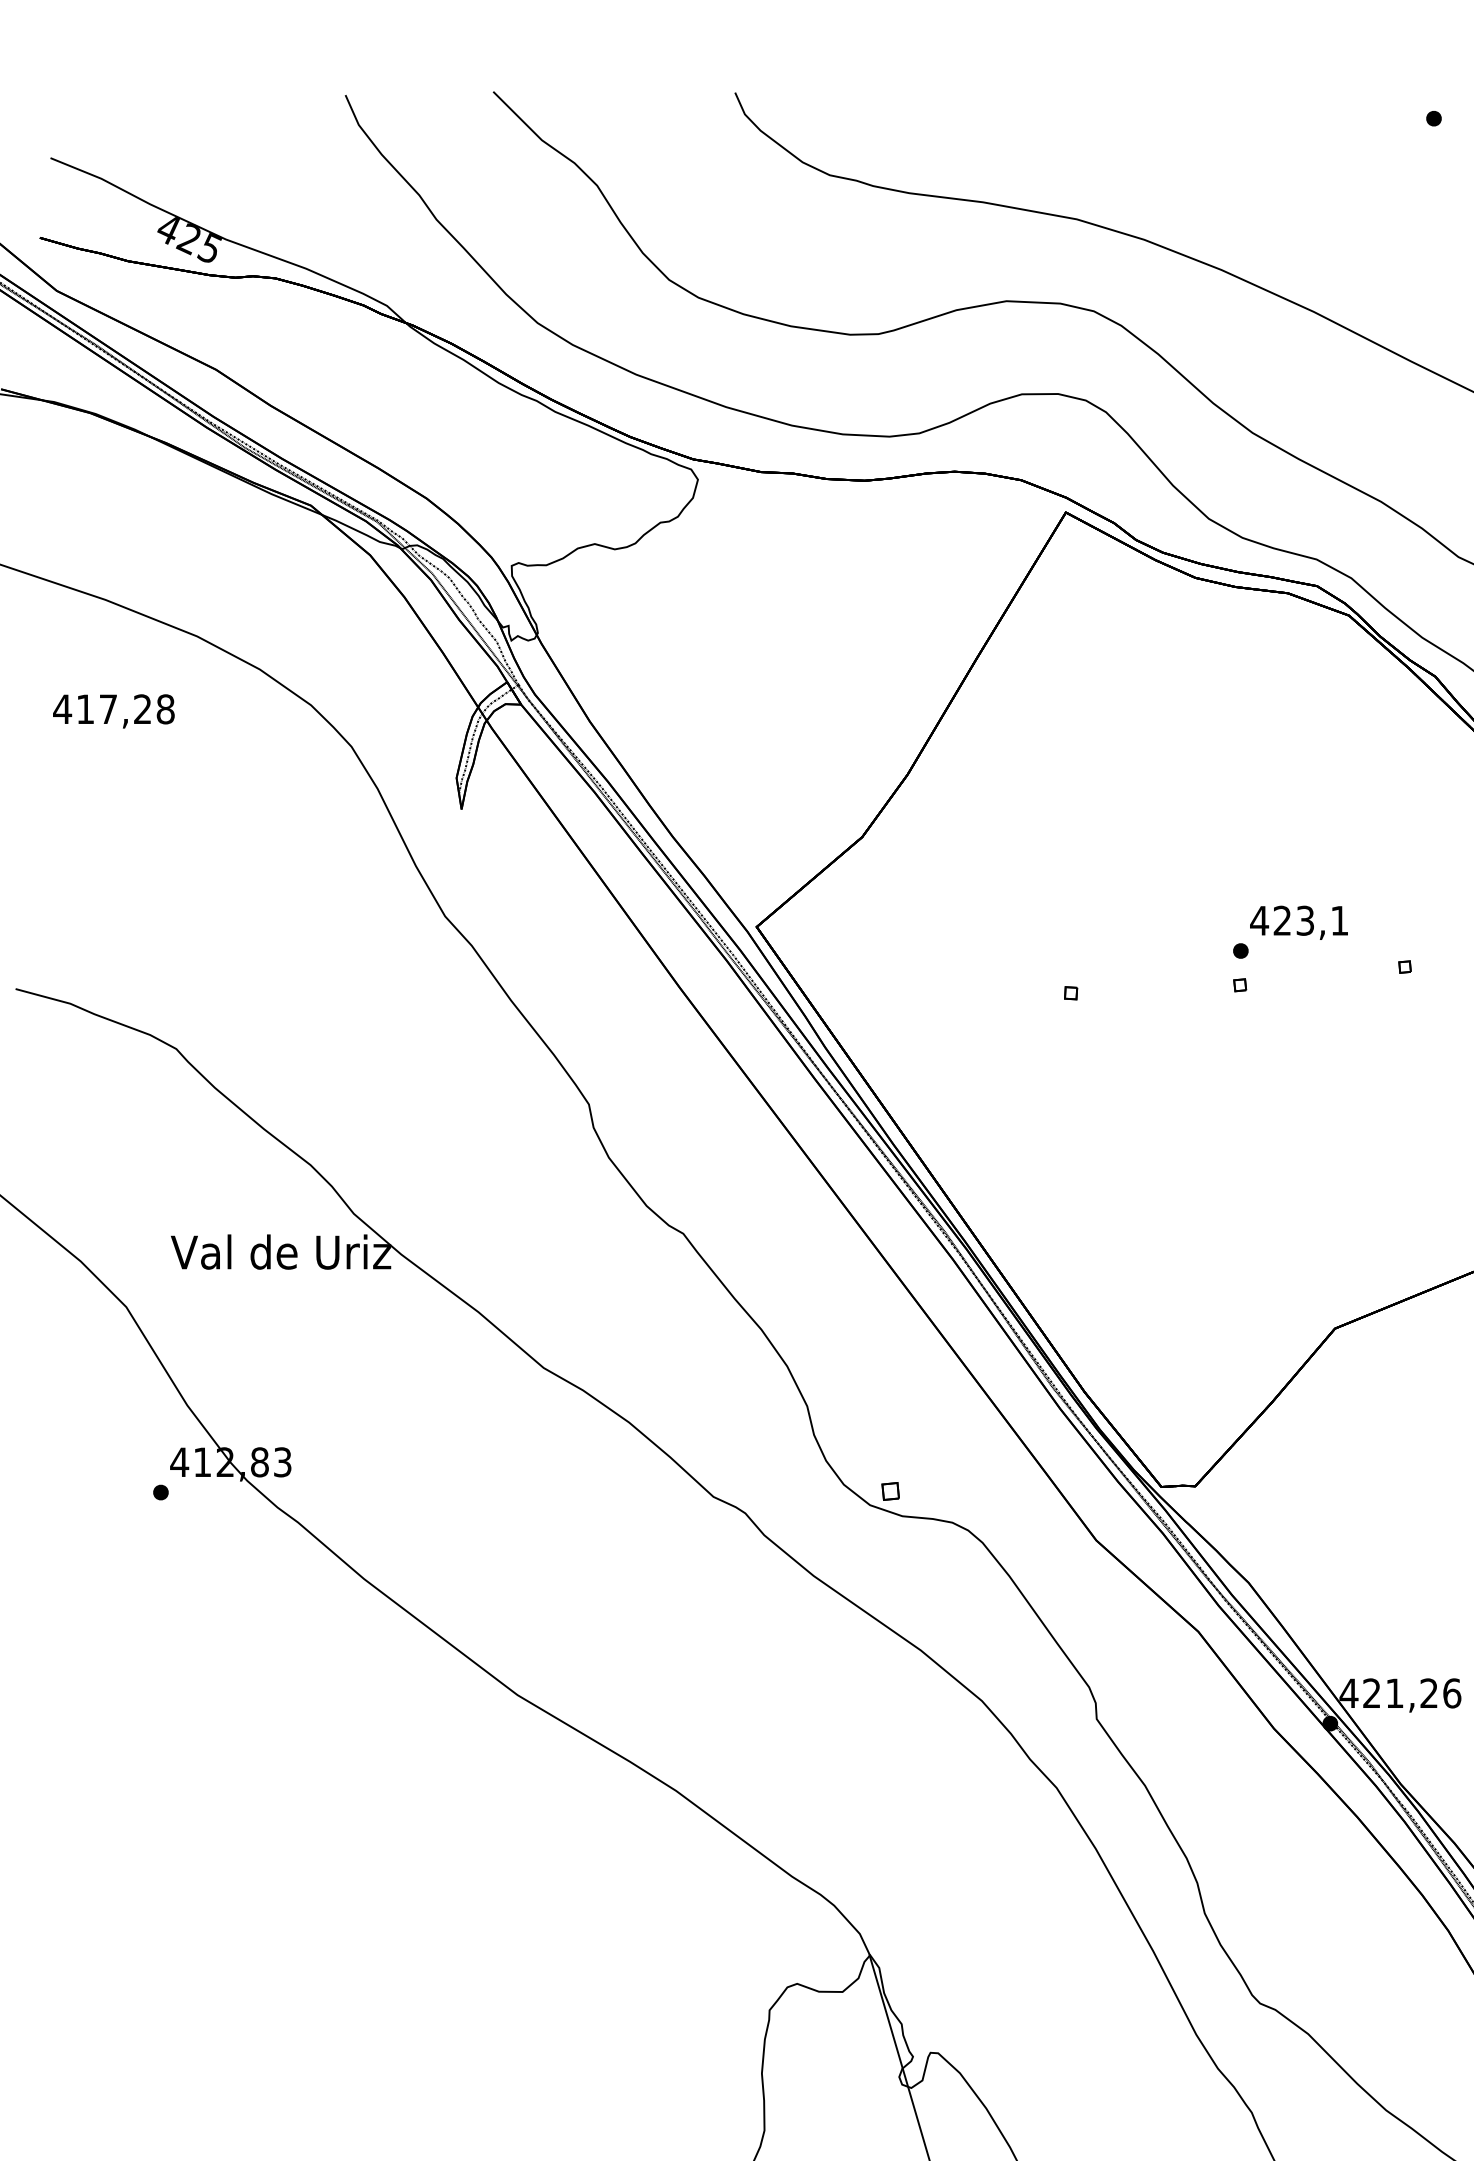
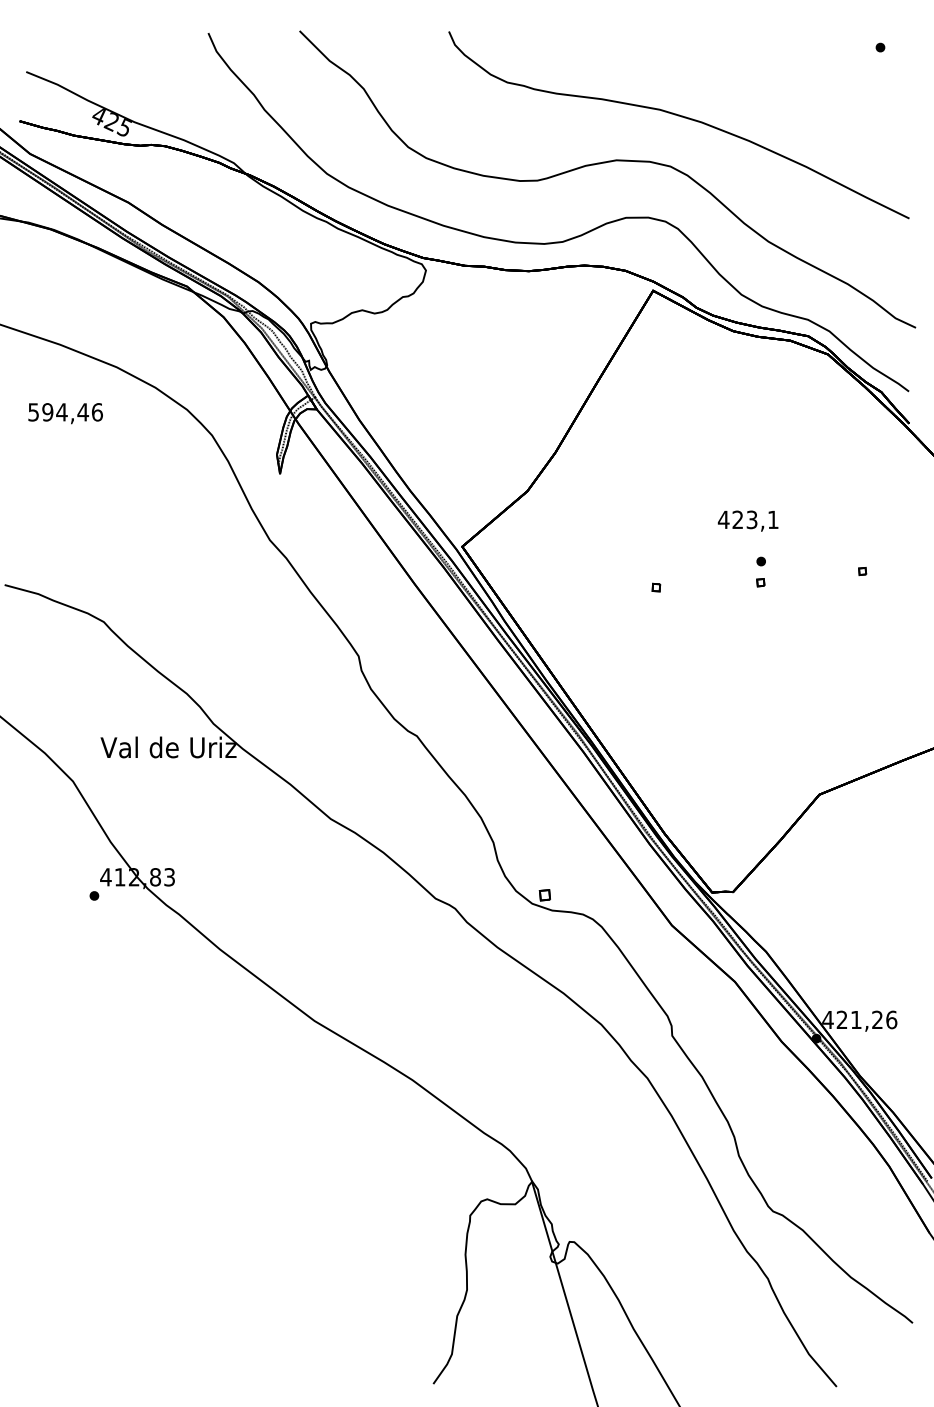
text: (112, 709) -> (64, 412), 417,28 -> 594,46
text: (1297, 921) -> (747, 520), moved

